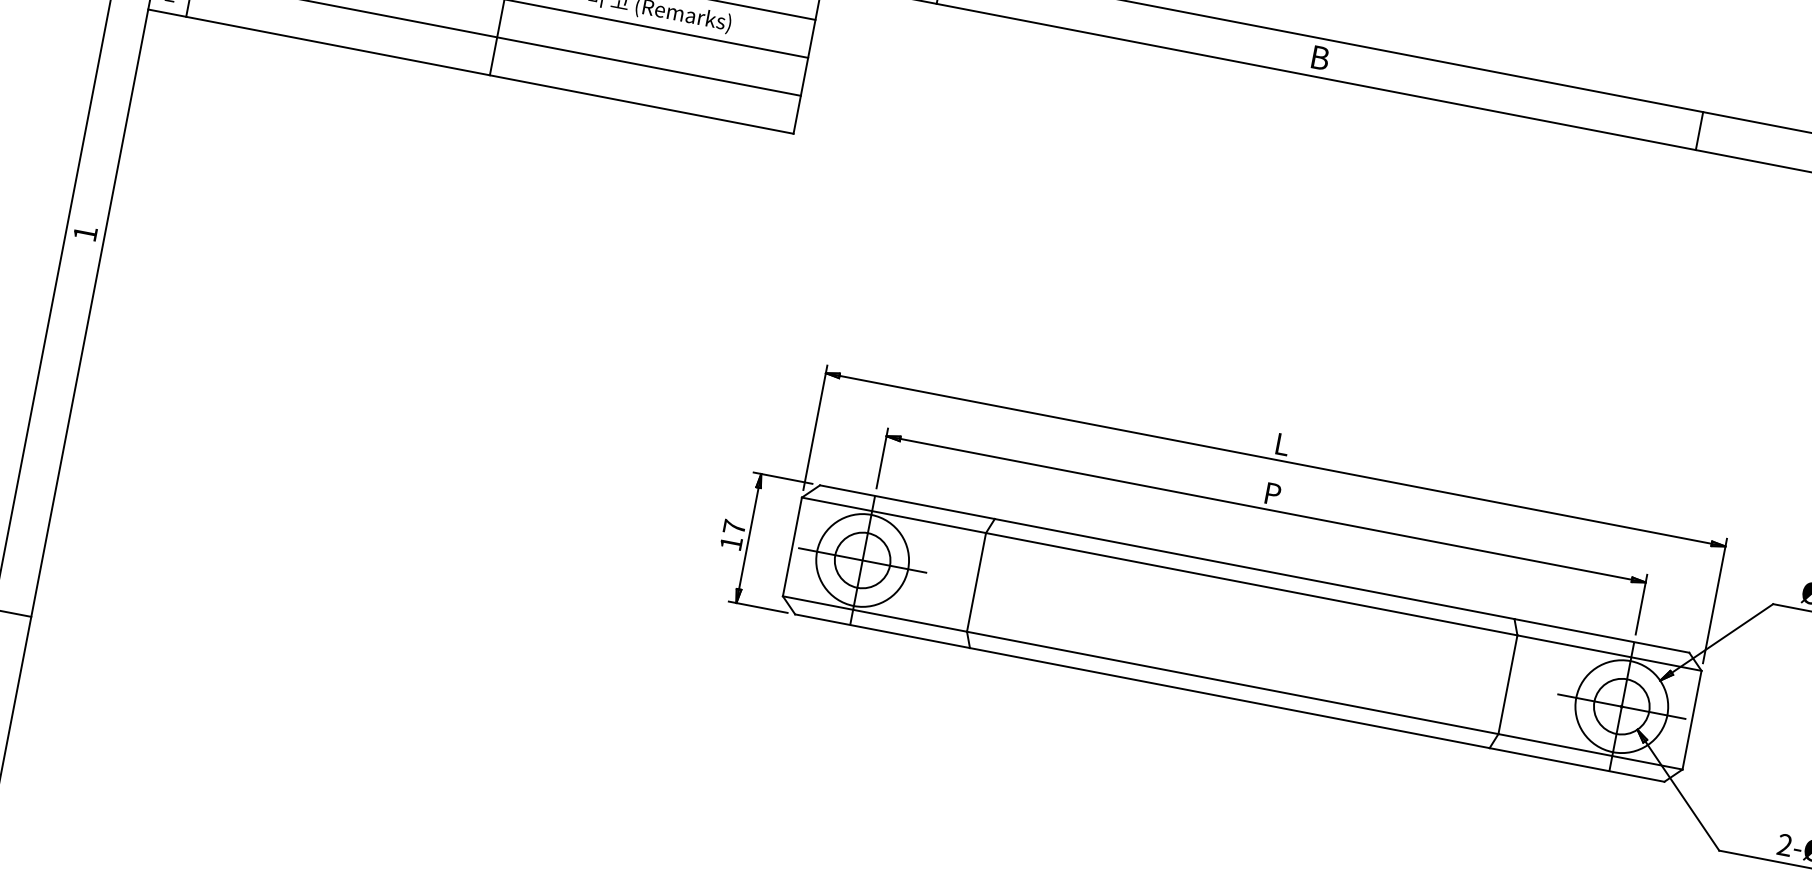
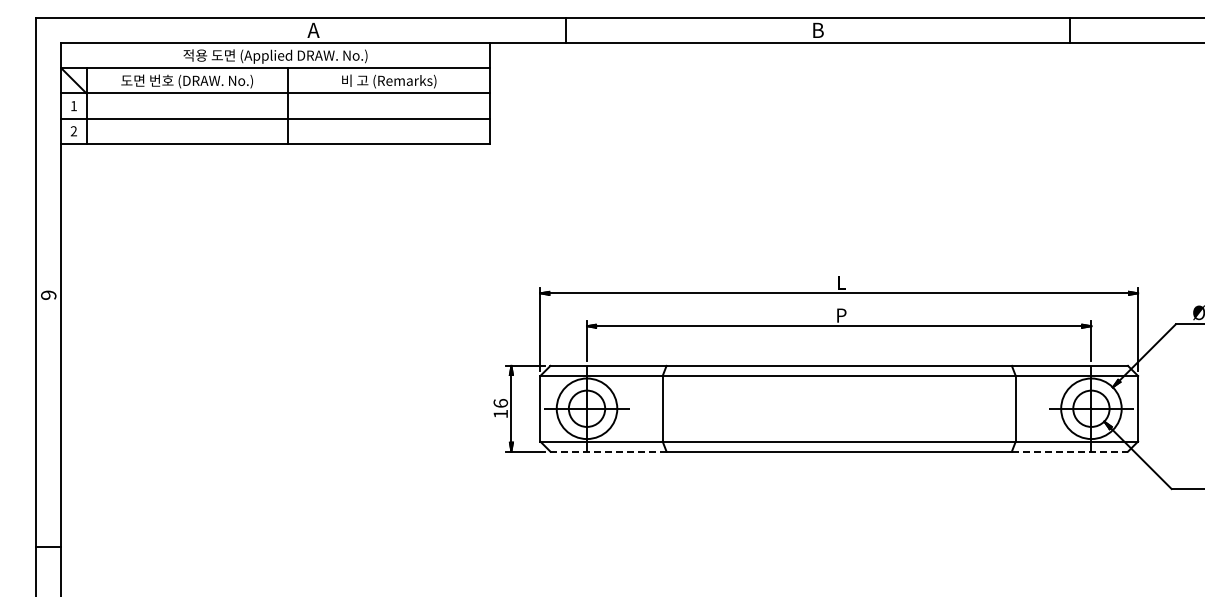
text: (85, 232) -> (48, 294), 1 -> 9
text: (733, 527) -> (500, 403), 17 -> 16
line: (884, 631) -> (609, 451), solid -> dashed
line: (1577, 764) -> (1070, 451), solid -> dashed

